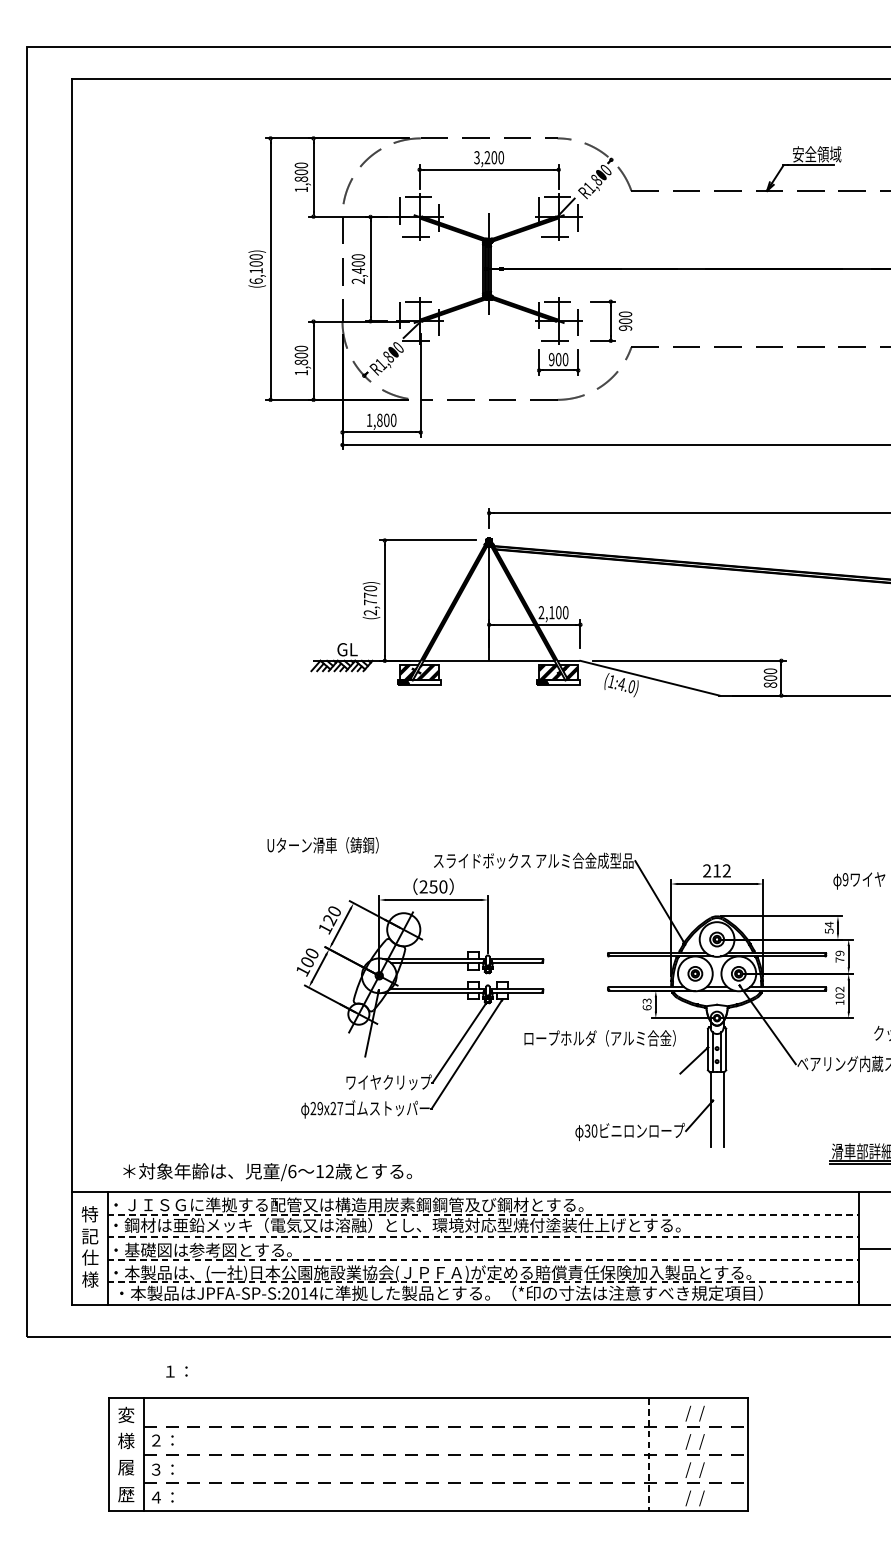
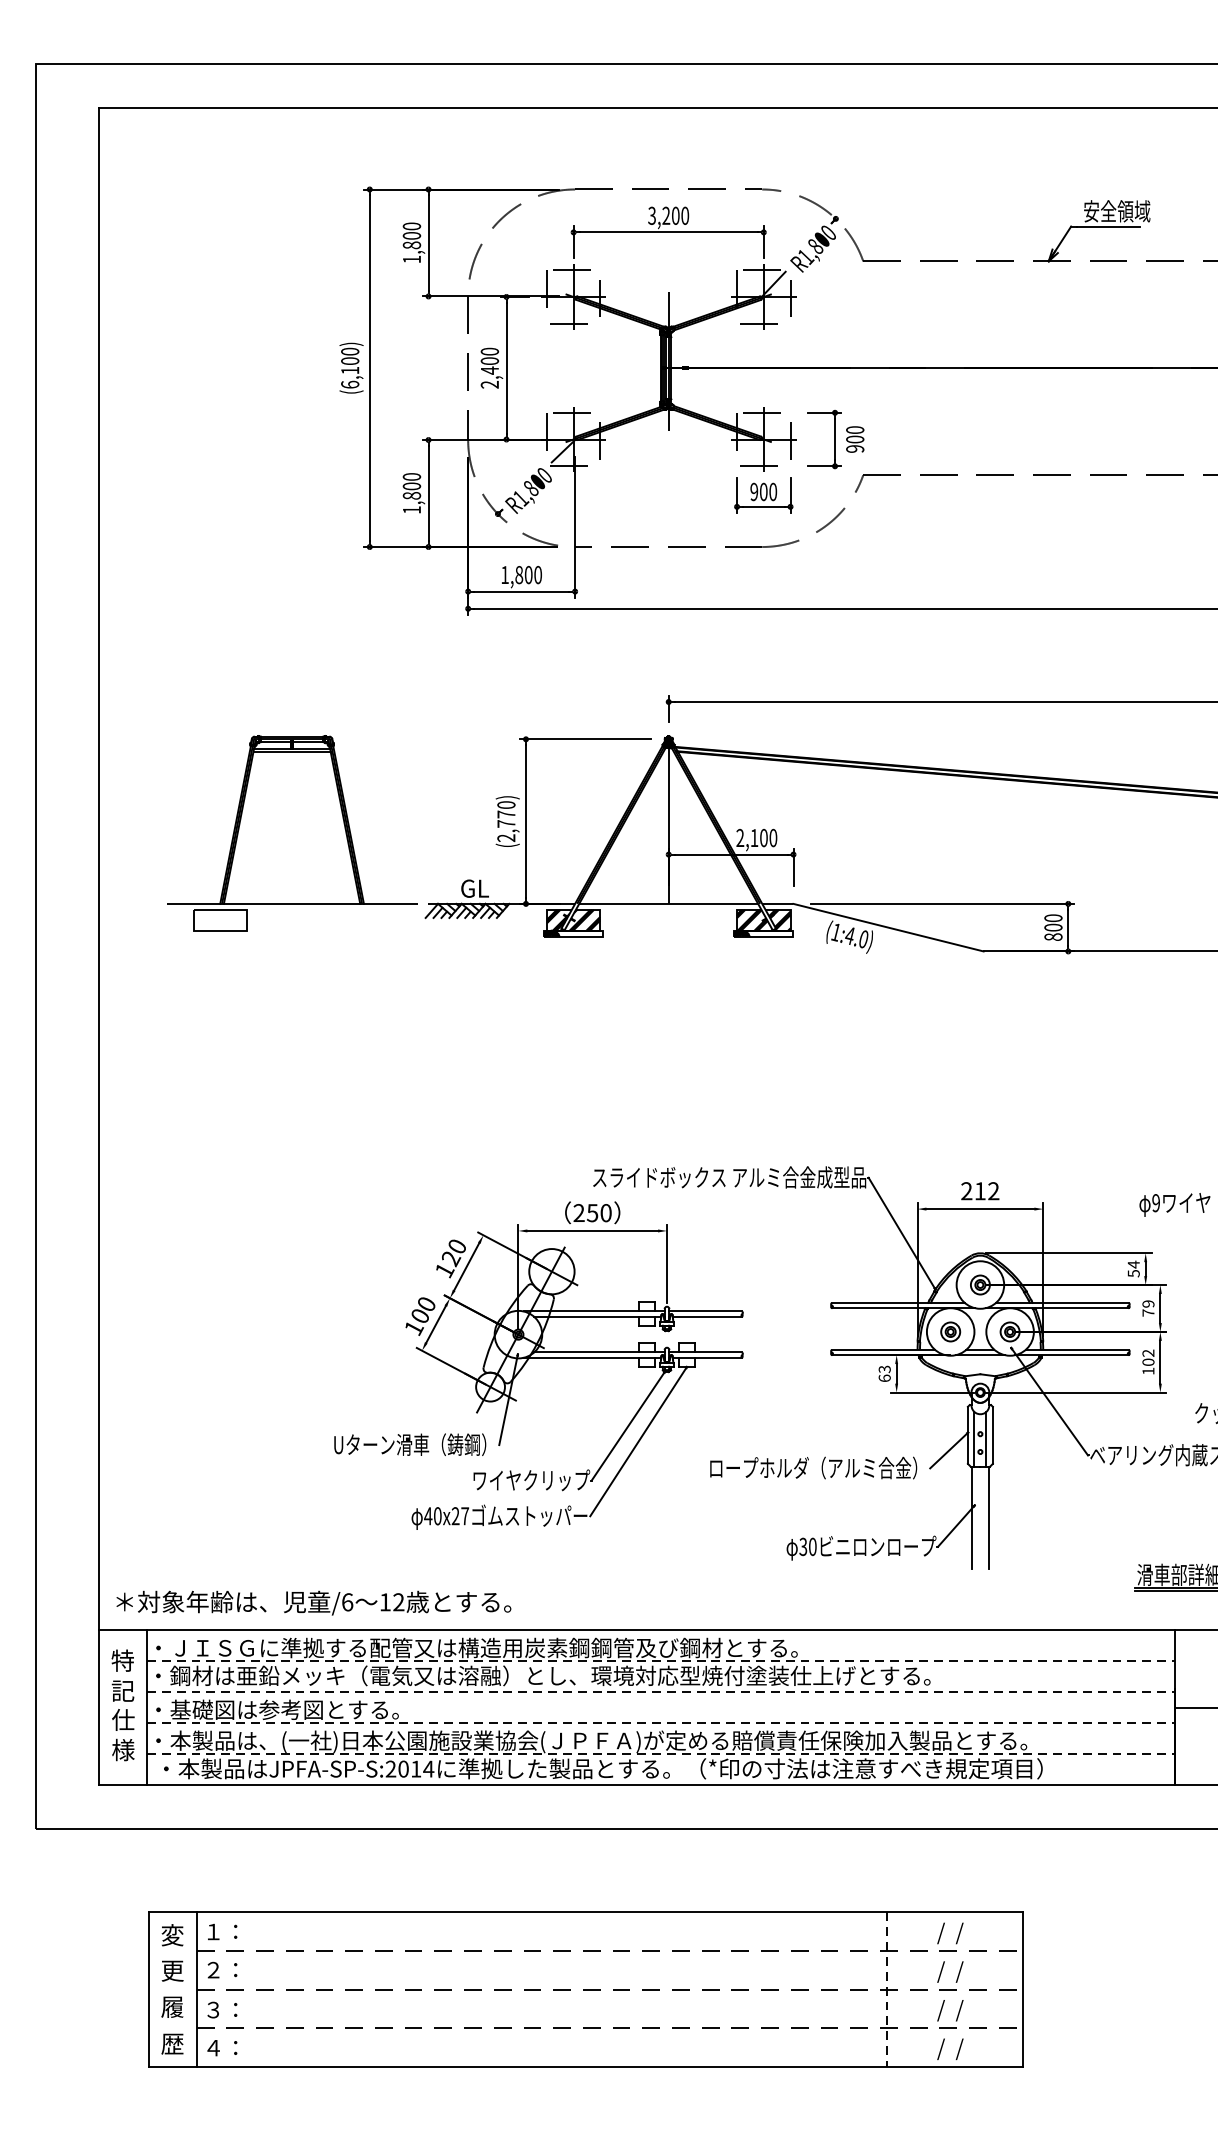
part: (213, 609) -> (291, 833), added
text: (322, 845) -> (409, 1444), moved
text: (599, 1038) -> (812, 1468), moved
text: (316, 1108) -> (432, 1516), 29x27 -> 40x27
text: (267, 1172) -> (313, 1603), moved
text: (176, 1371) -> (221, 1931), moved
text: (126, 1440) -> (172, 1970), 様 -> 更

